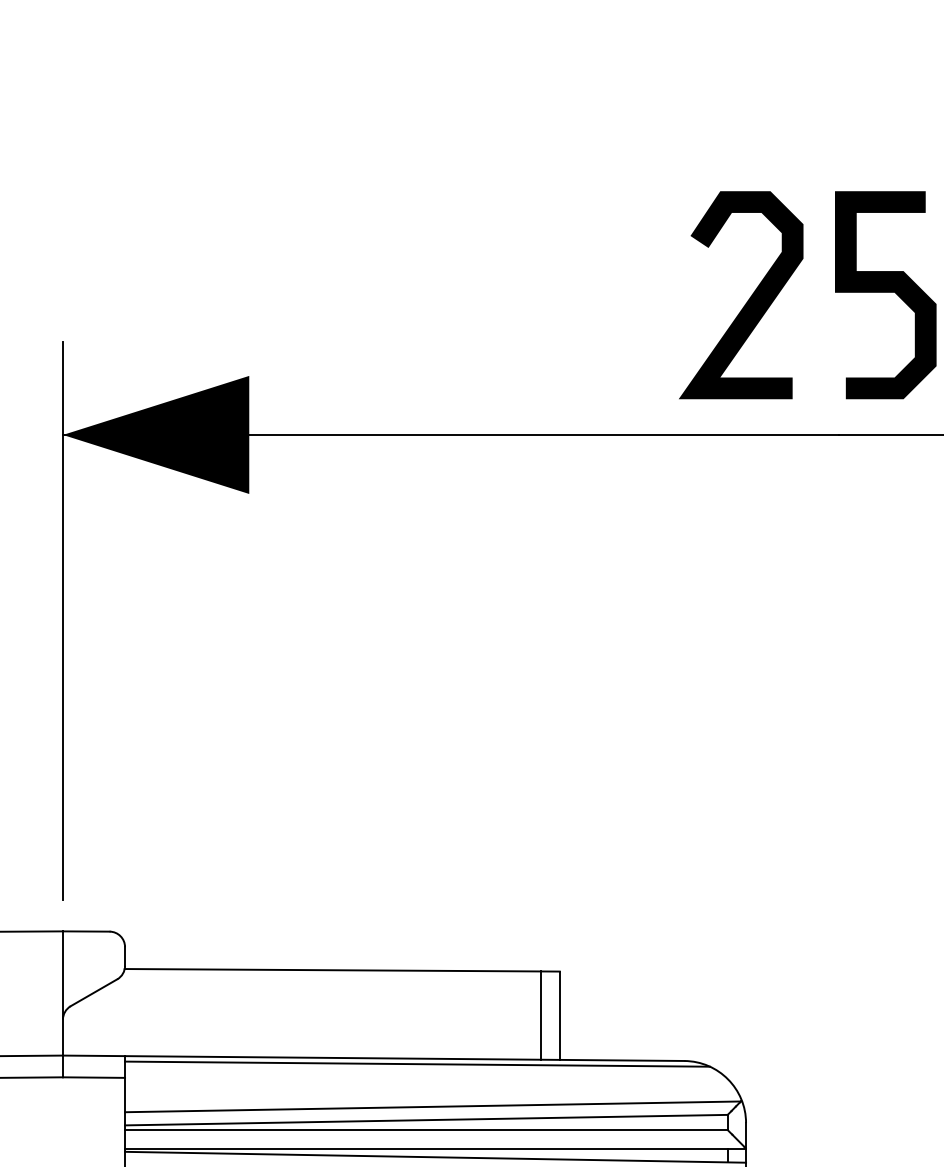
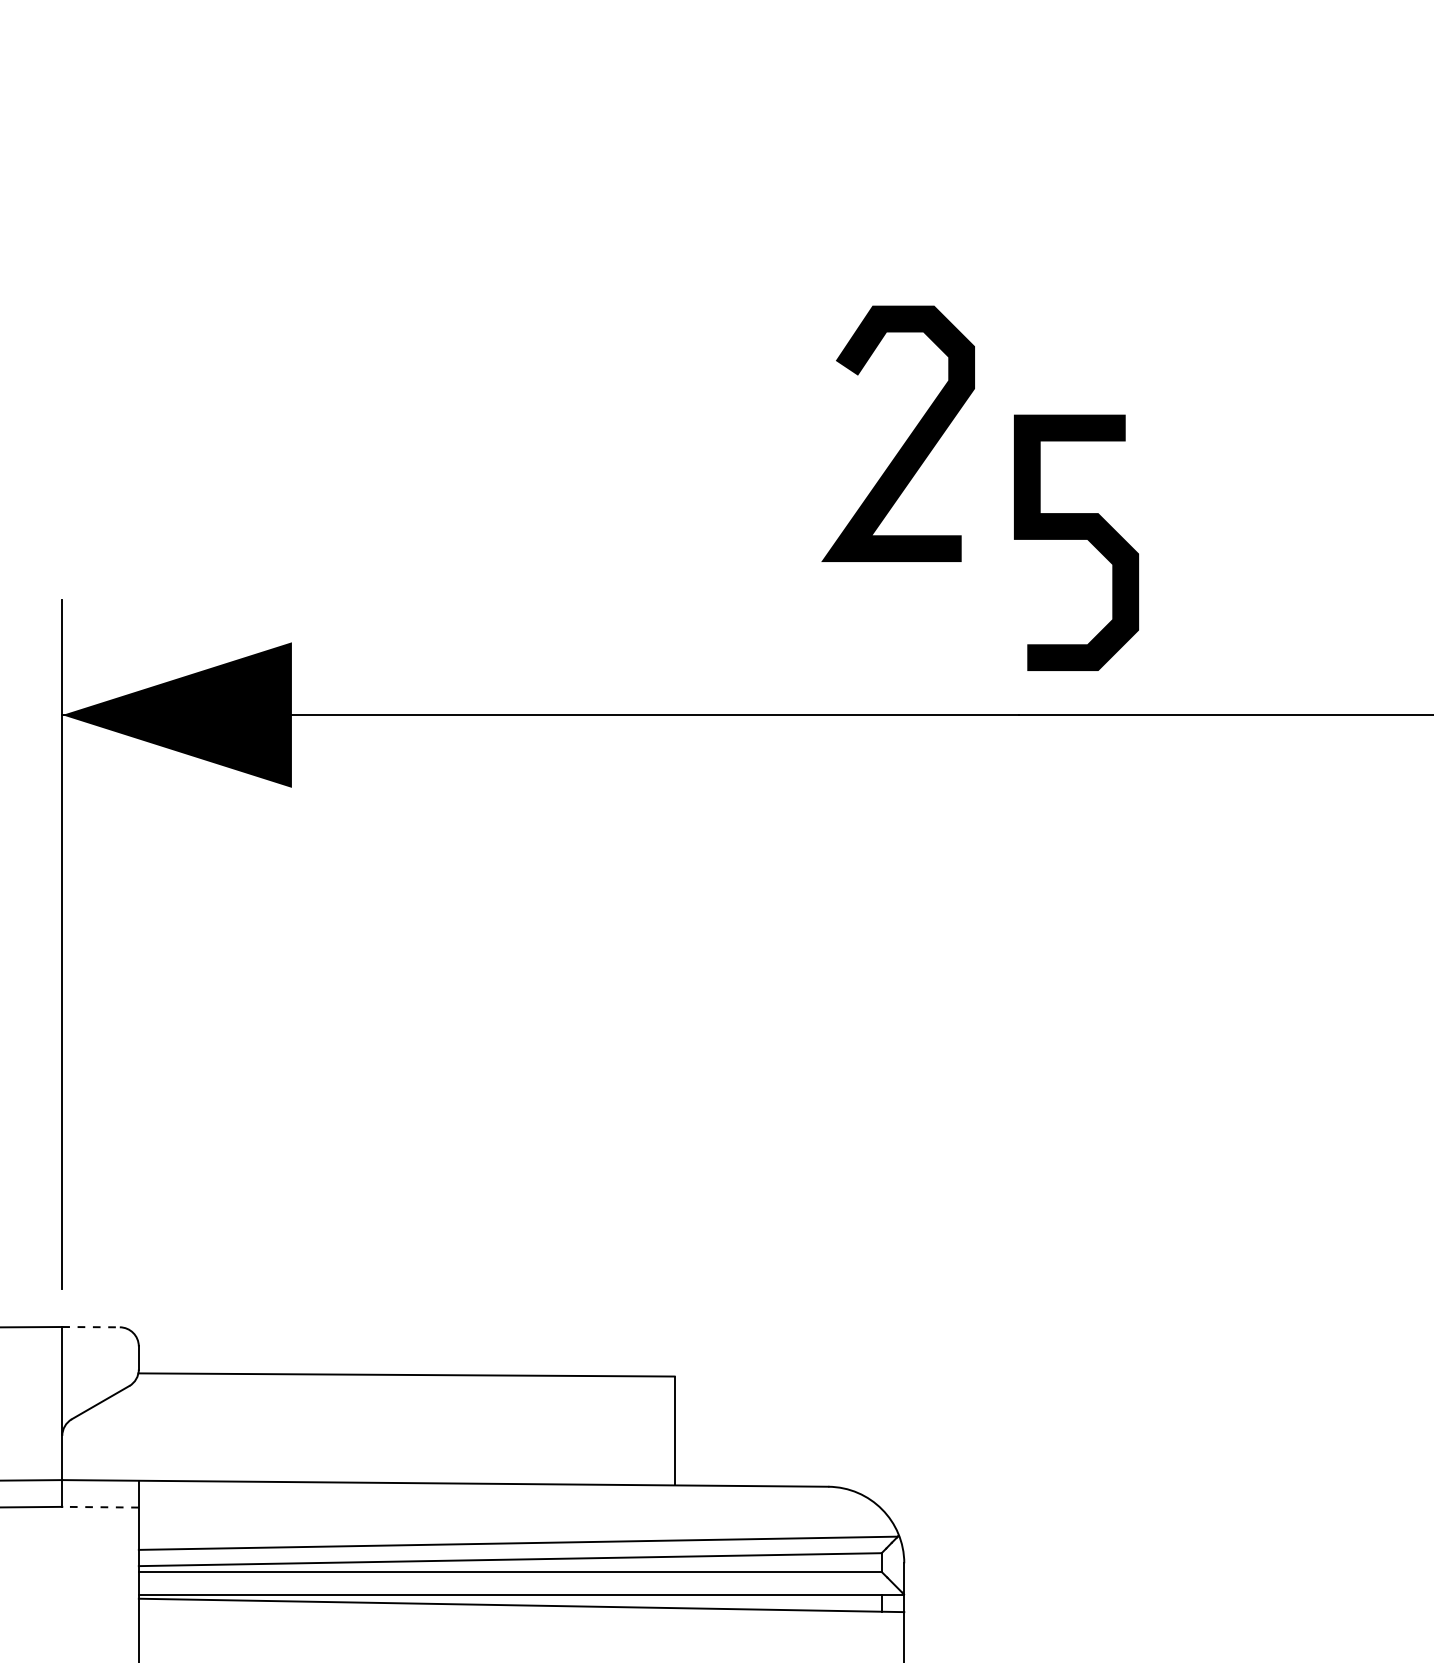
curve: (748, 298) -> (907, 438), moved
line: (86, 931) -> (91, 1327), solid -> dashed
line: (540, 1015) -> (651, 1430), removed
line: (416, 1064) -> (498, 1490), removed
line: (93, 1077) -> (100, 1507), solid -> dashed

